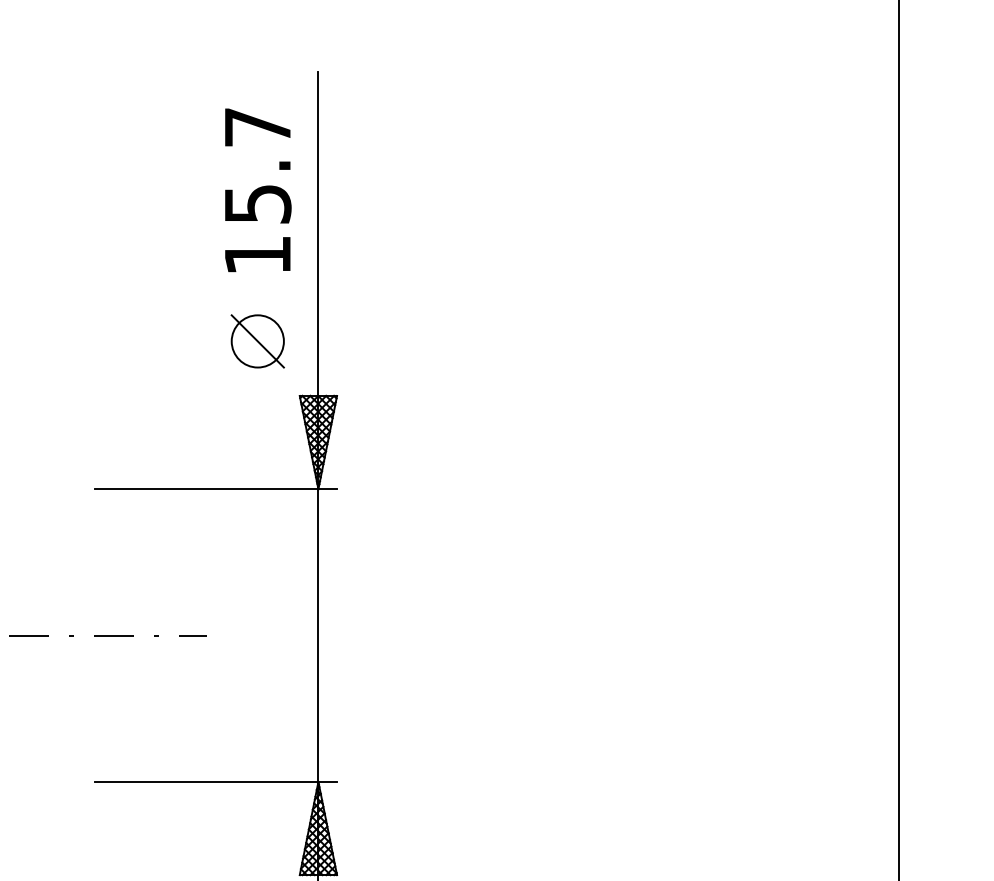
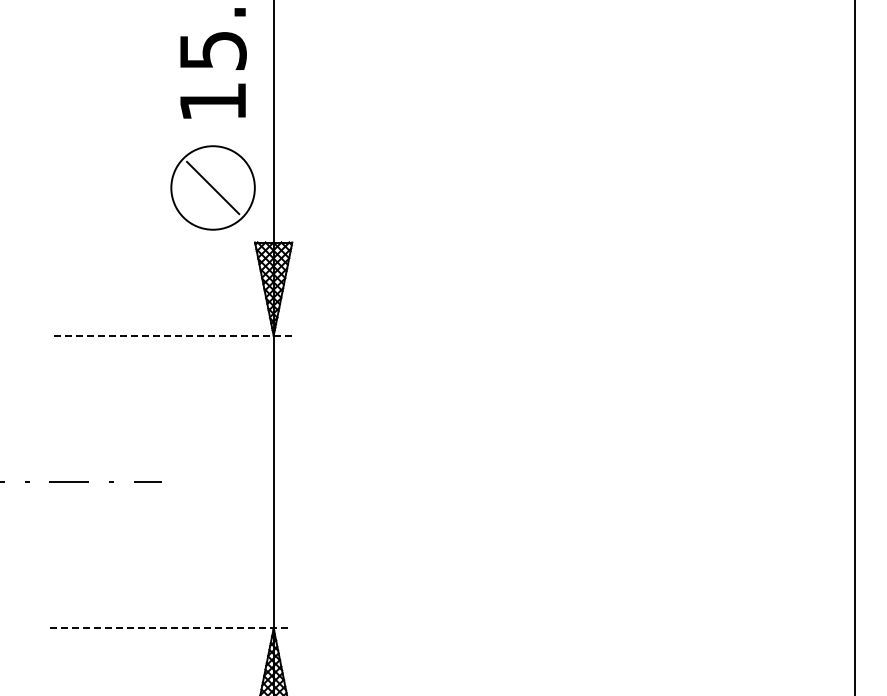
circle: (257, 341) -> (212, 188), size x1.6
line: (215, 489) -> (170, 336), solid -> dashed
line: (216, 781) -> (171, 628), solid -> dashed

